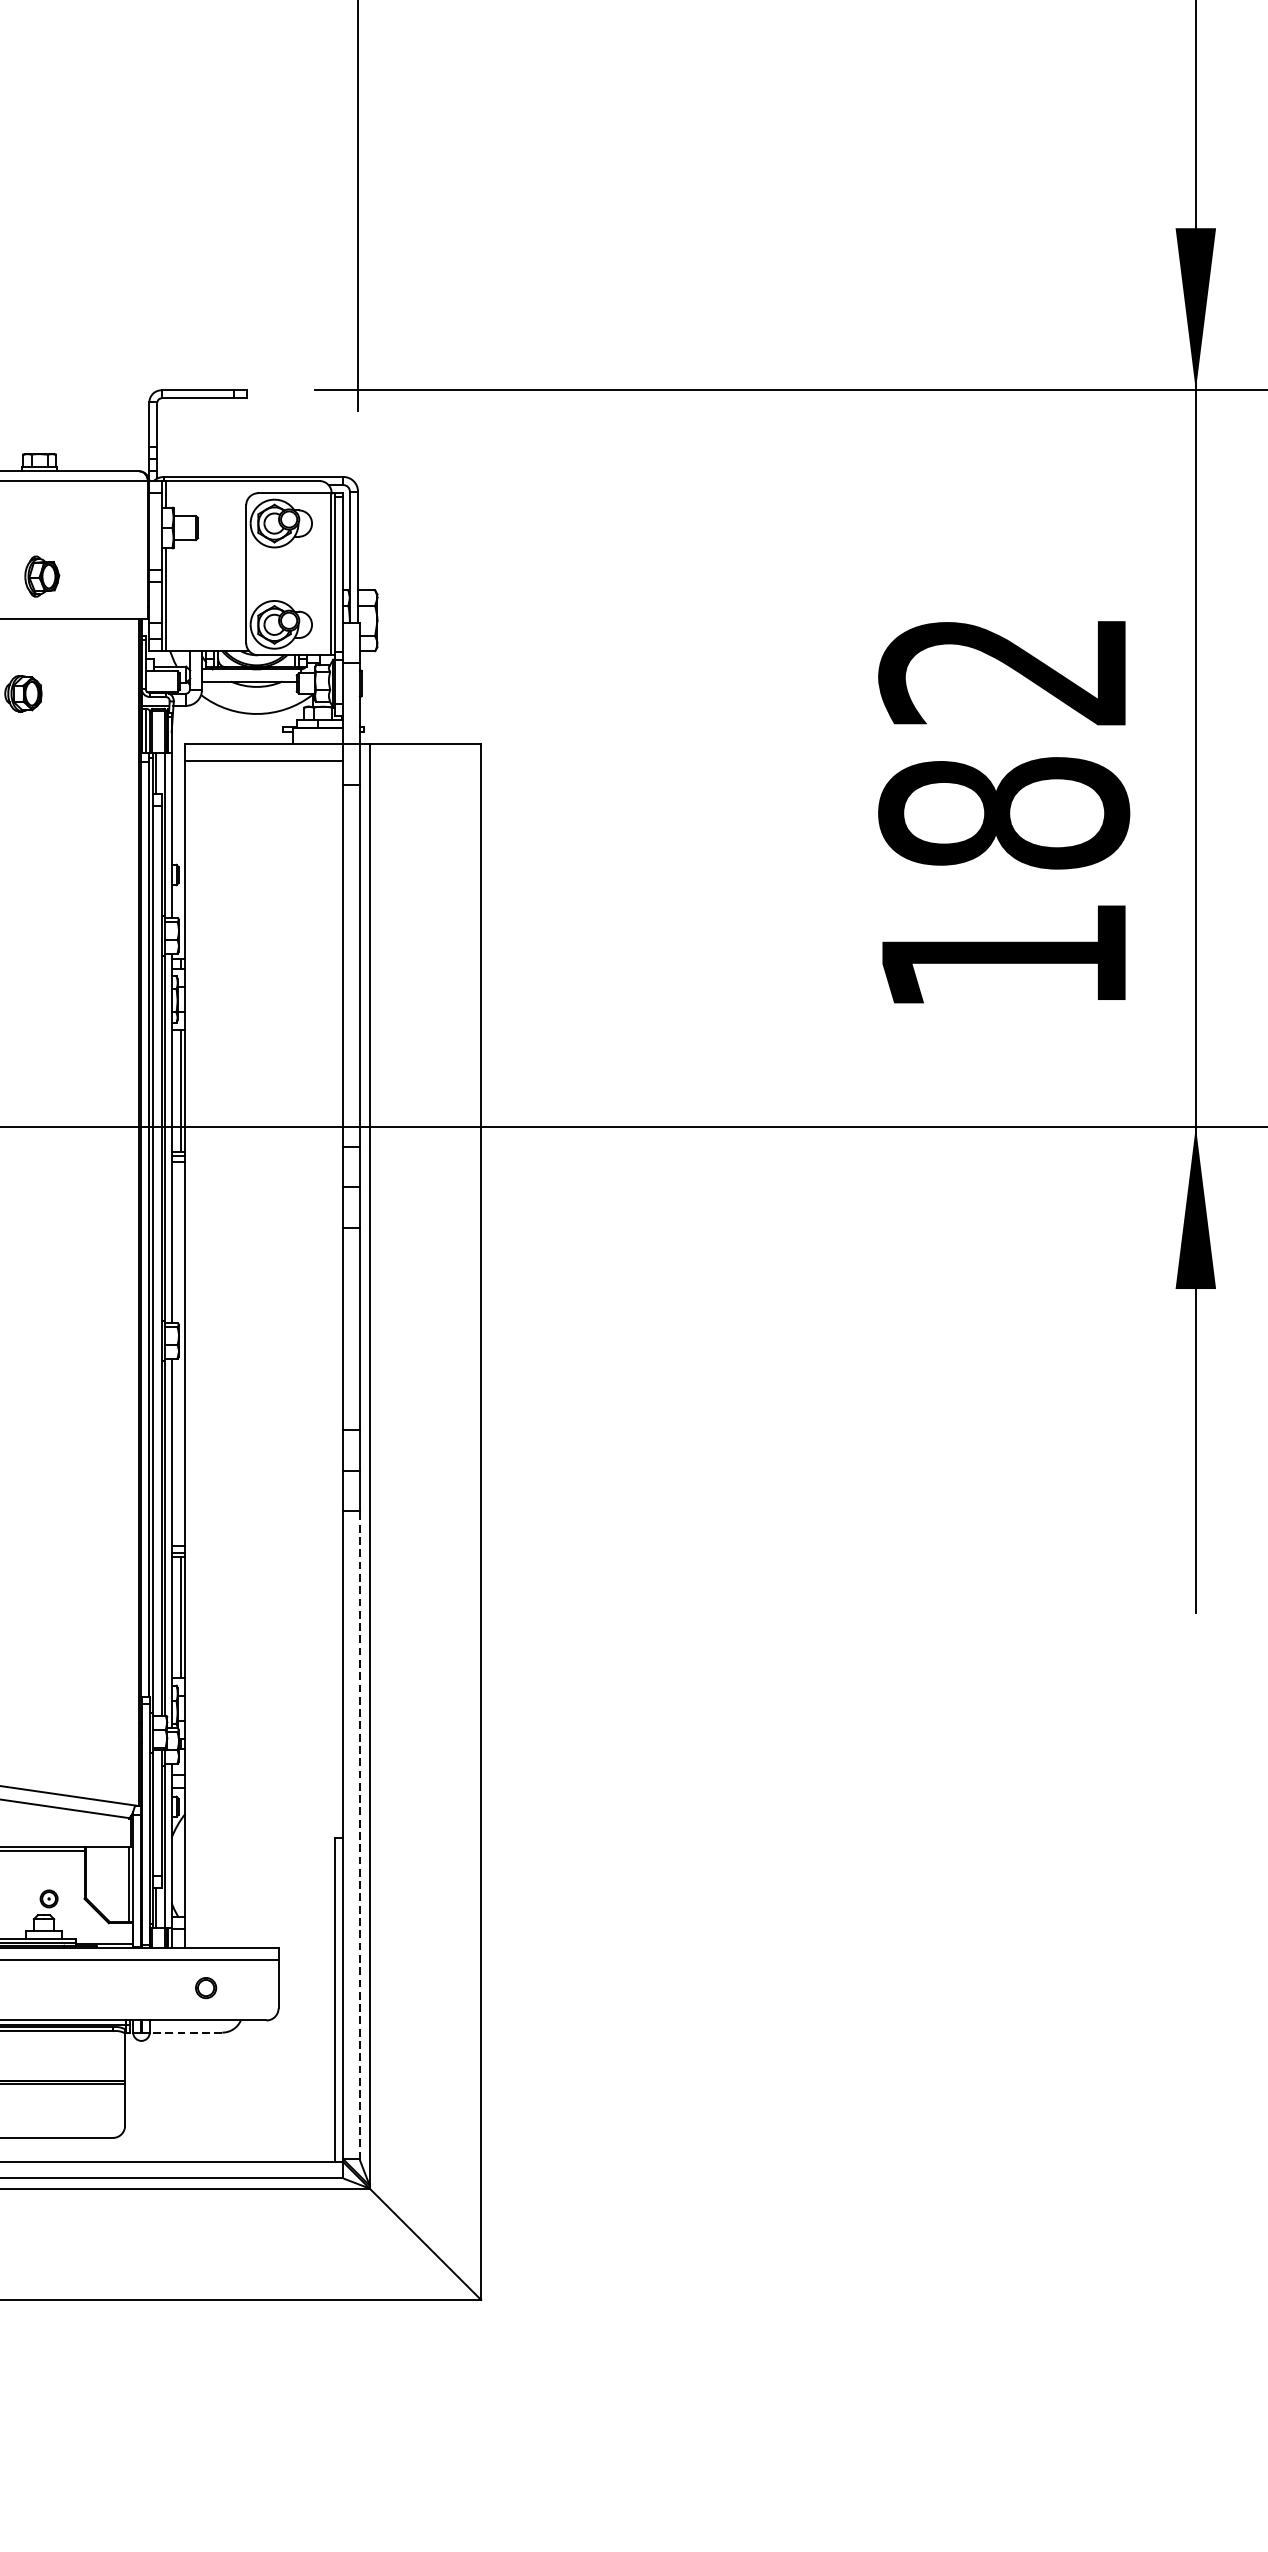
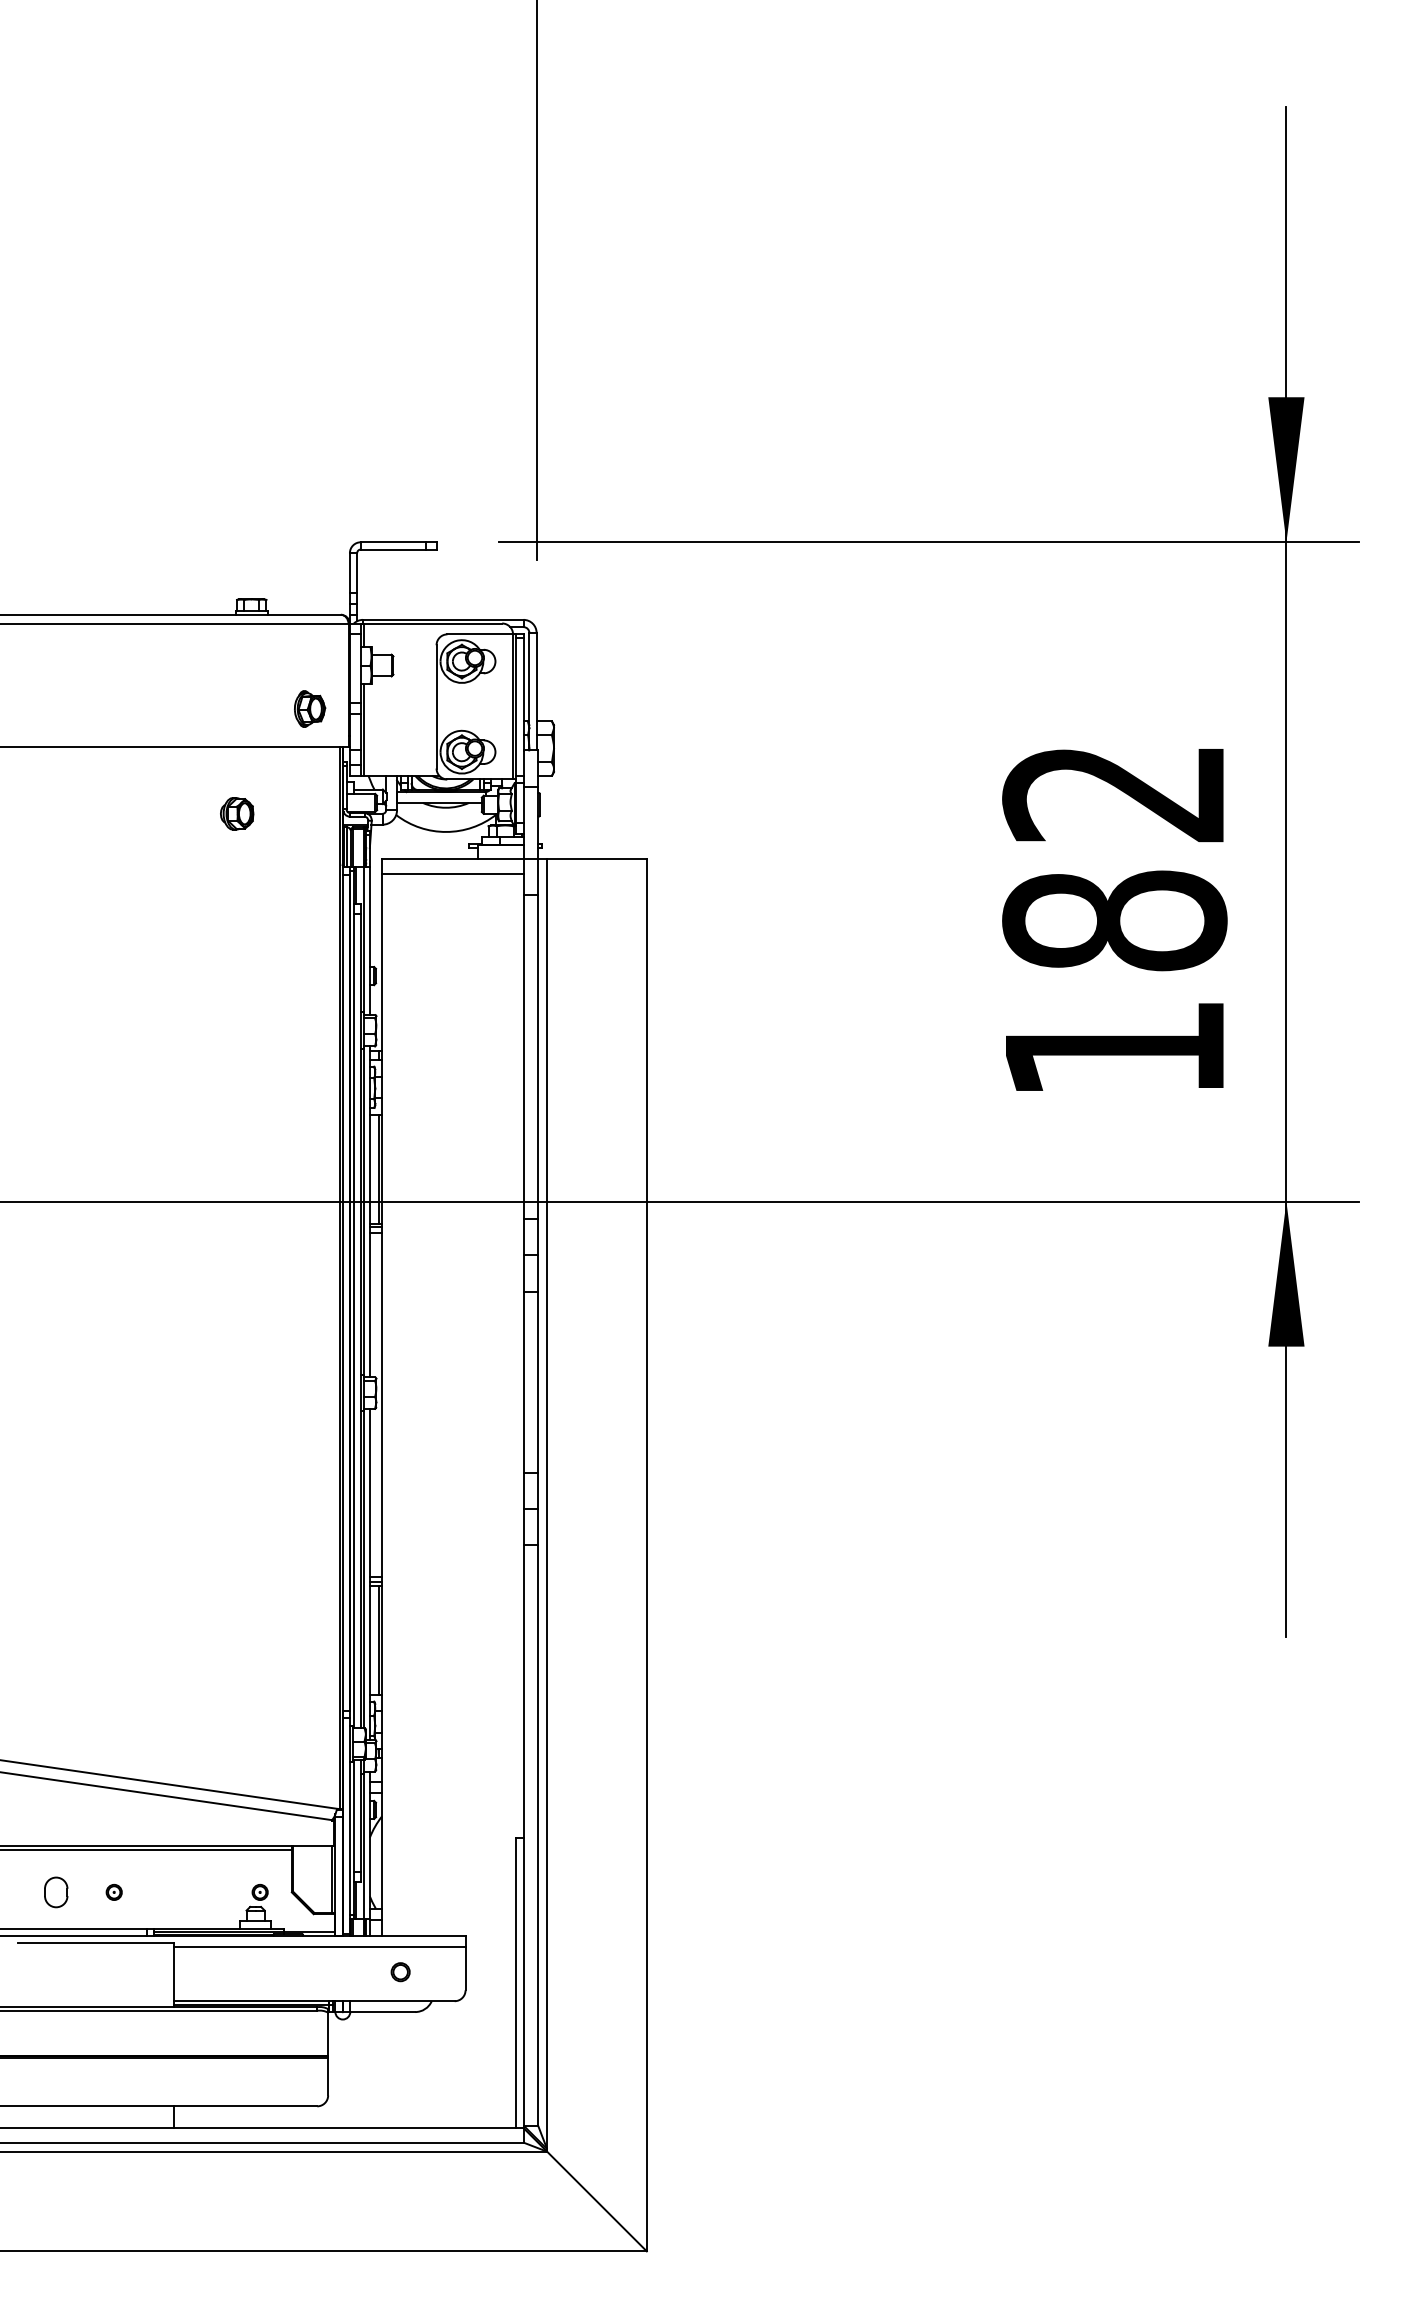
part: (42, 576) -> (310, 708), moved
line: (360, 1835) -> (538, 1835), dashed -> solid
line: (185, 2033) -> (382, 2012), dashed -> solid

